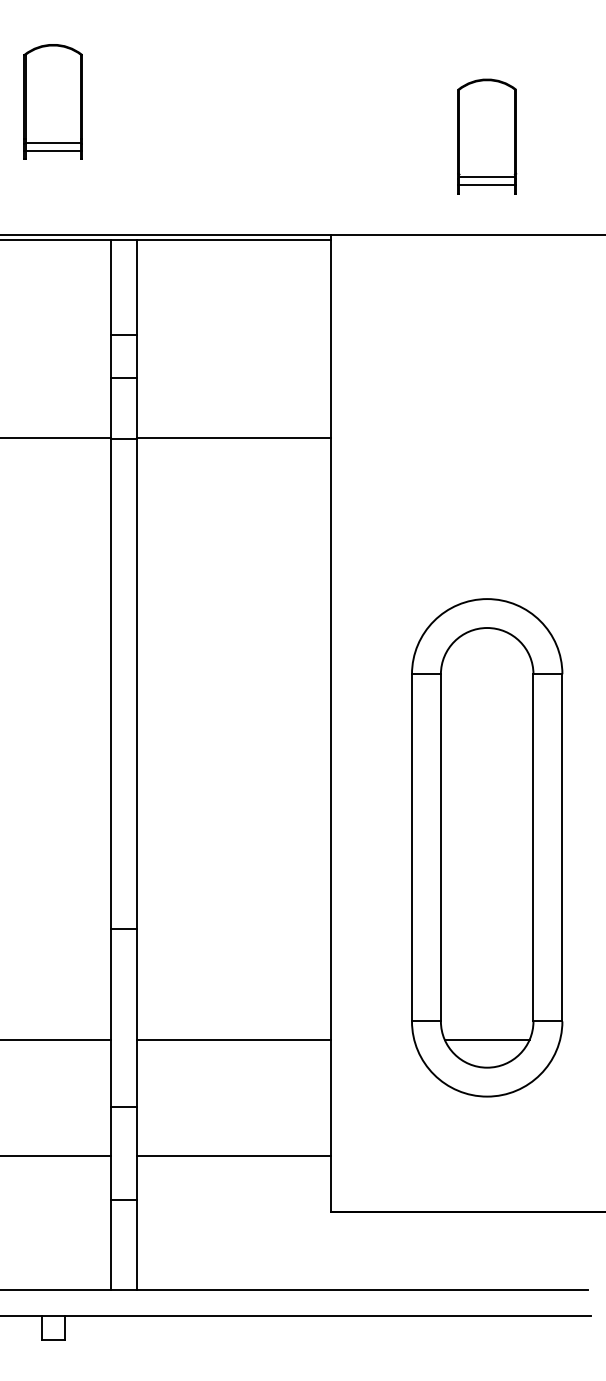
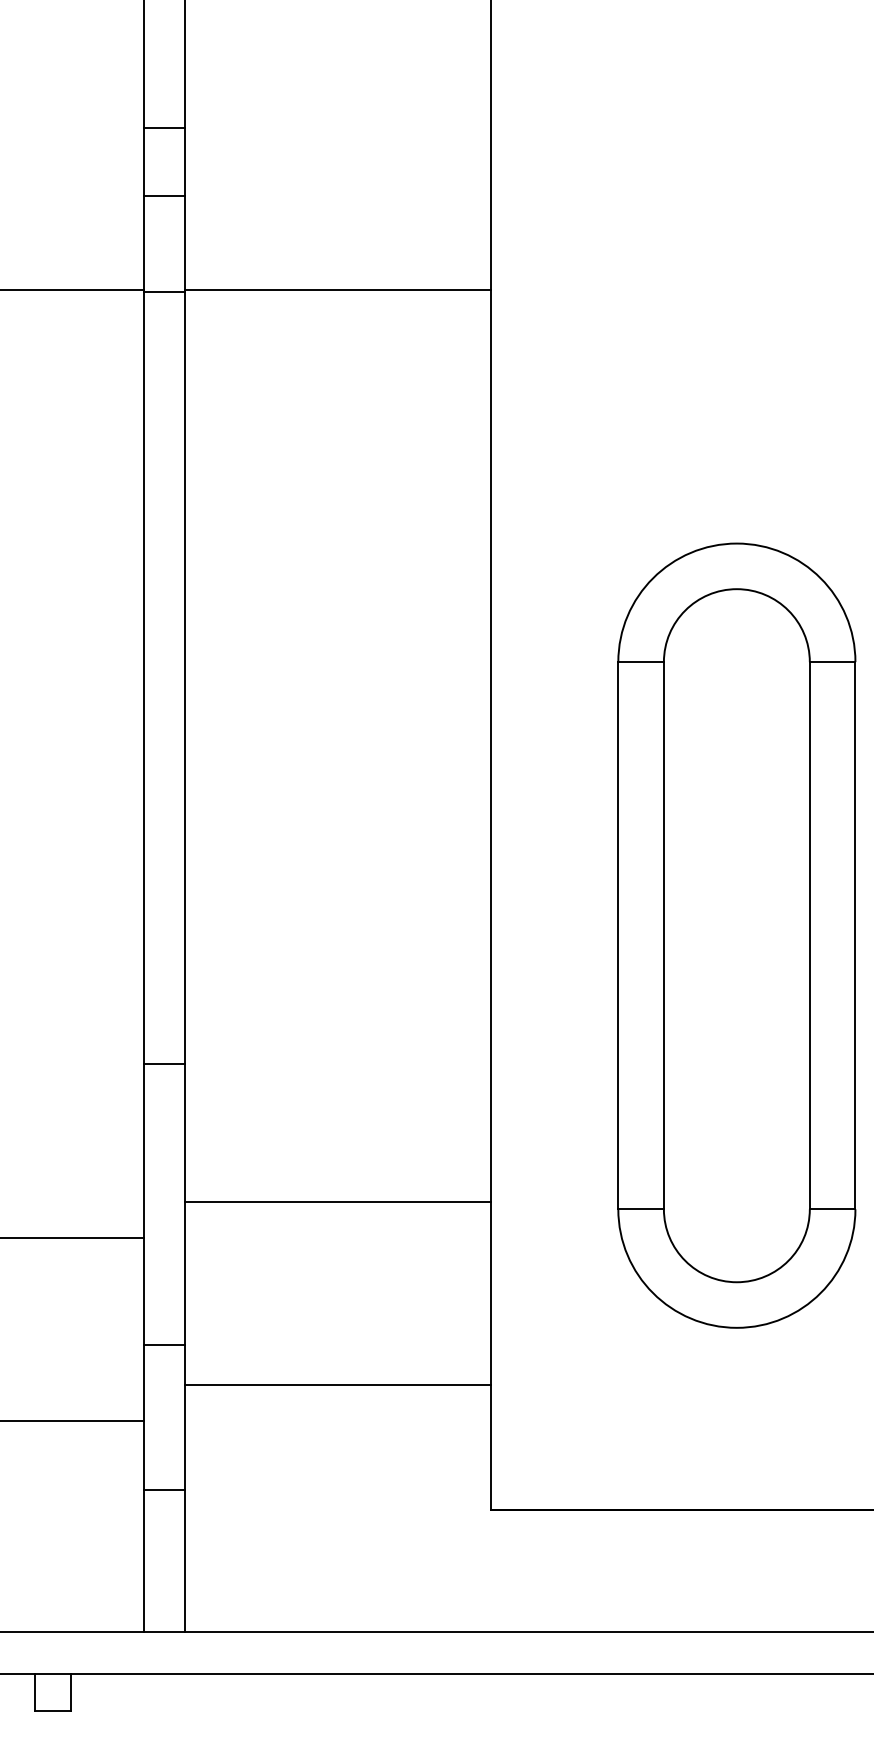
line: (234, 1039) -> (338, 1201), moved
line: (486, 1039) -> (735, 1237), removed
line: (234, 1155) -> (338, 1384), moved

